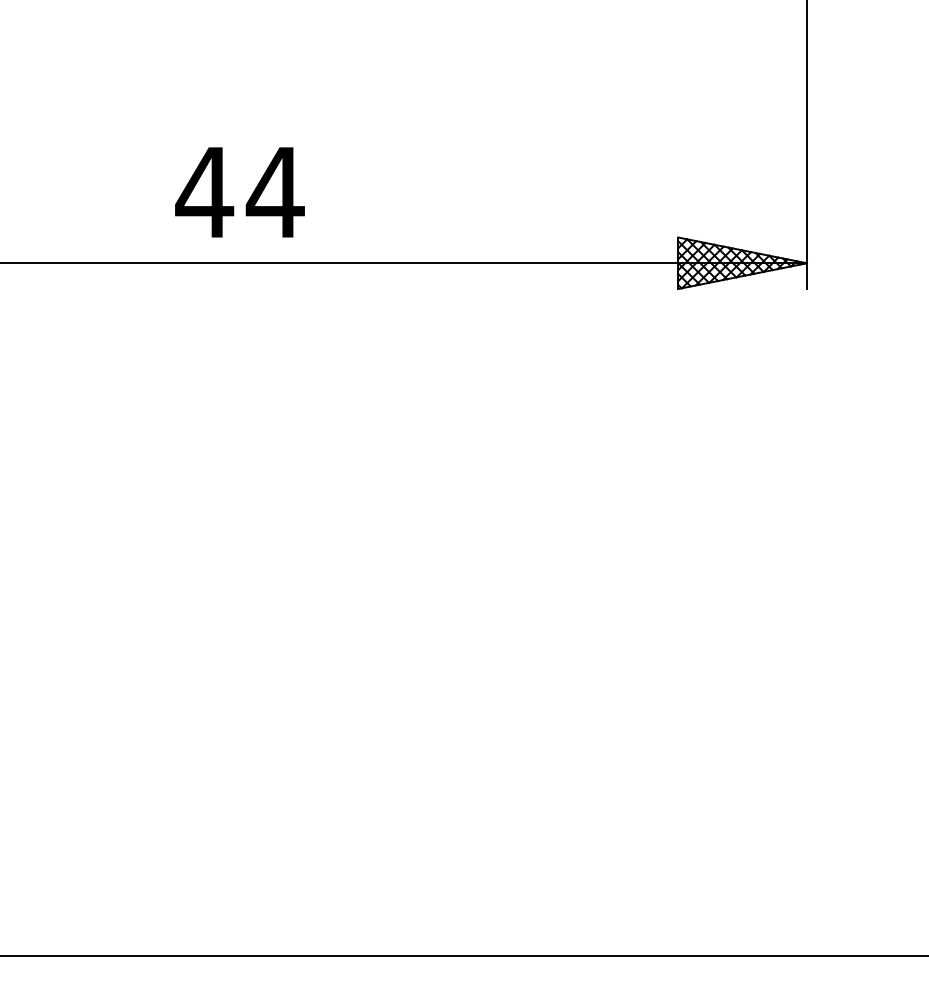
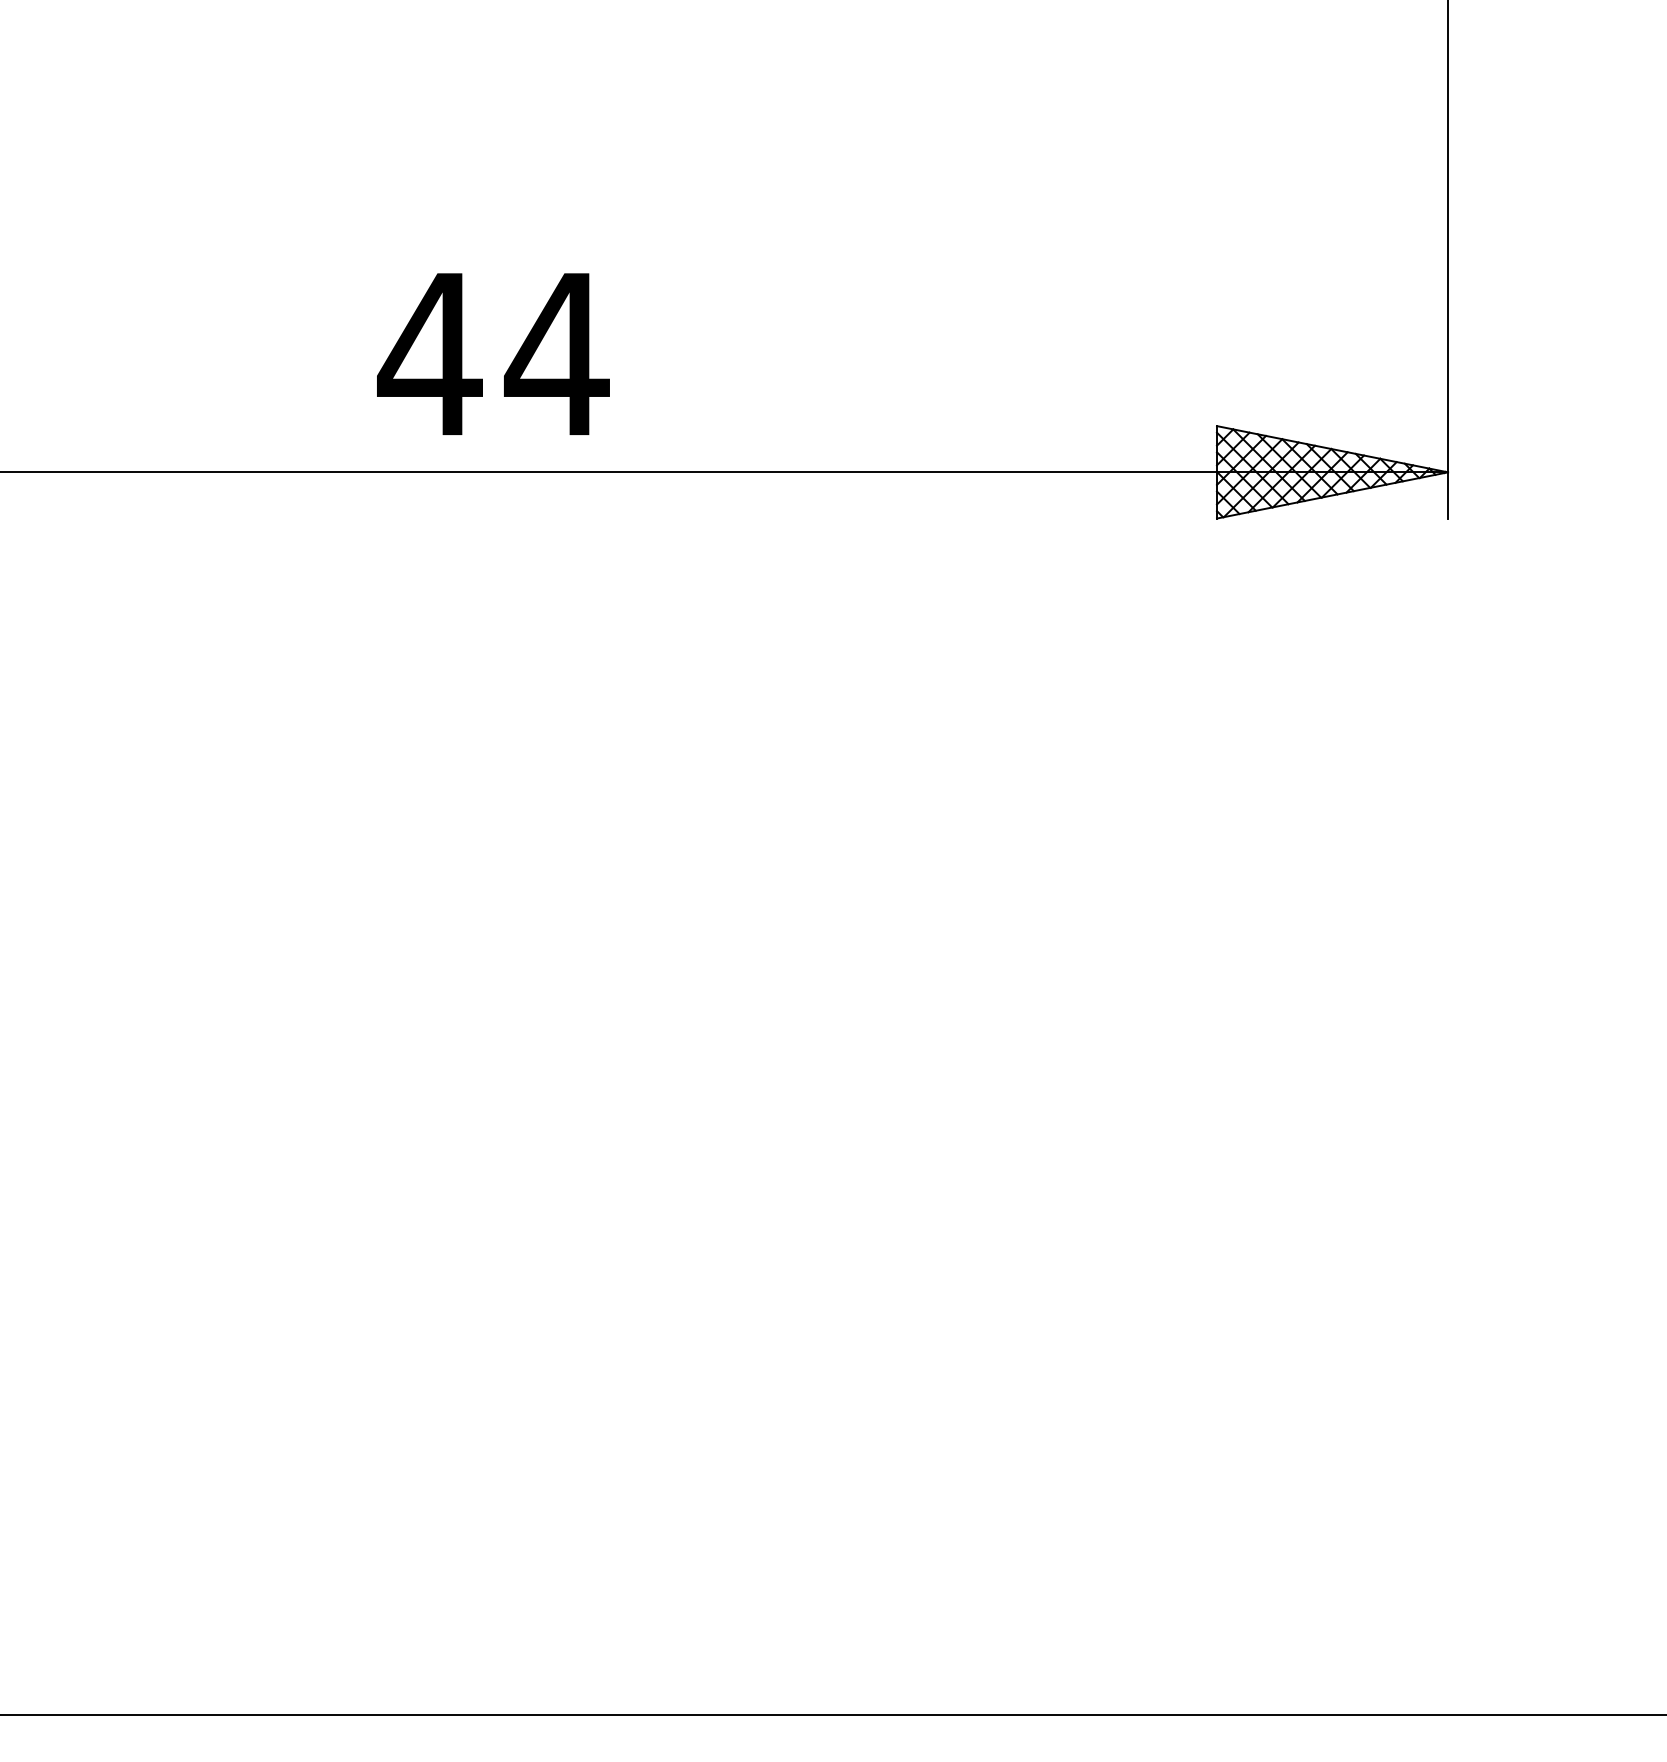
text: (239, 192) -> (492, 354), moved

